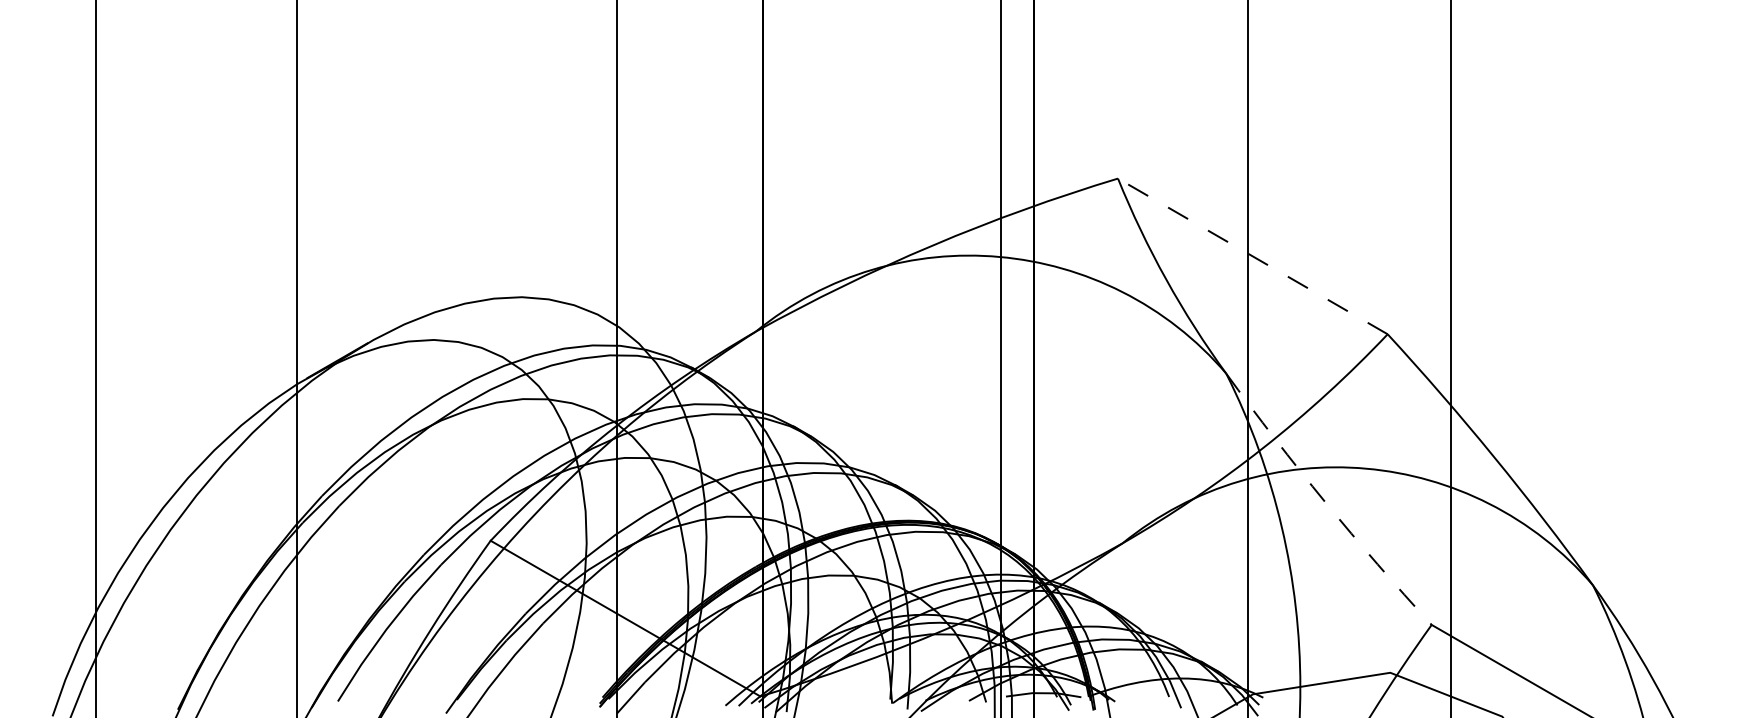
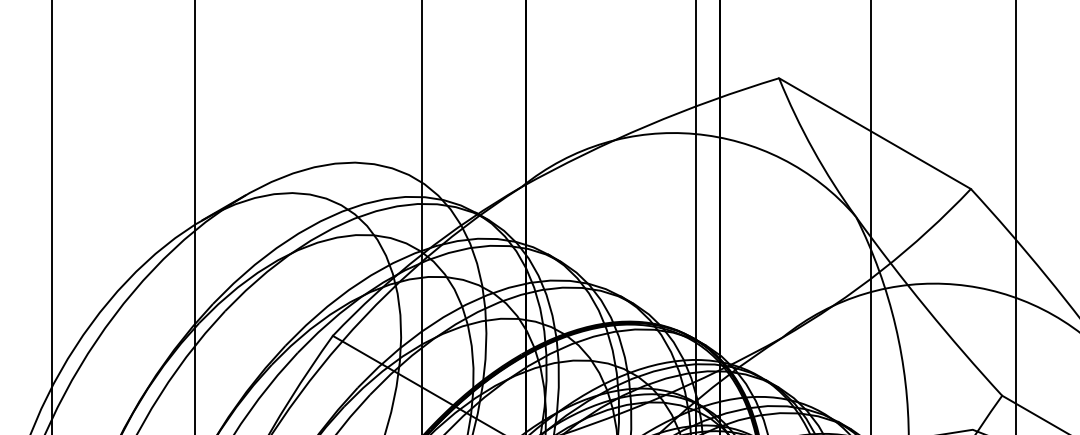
line: (1252, 256) -> (874, 133), dashed -> solid
arc: (1325, 502) -> (926, 308), dashed -> solid

